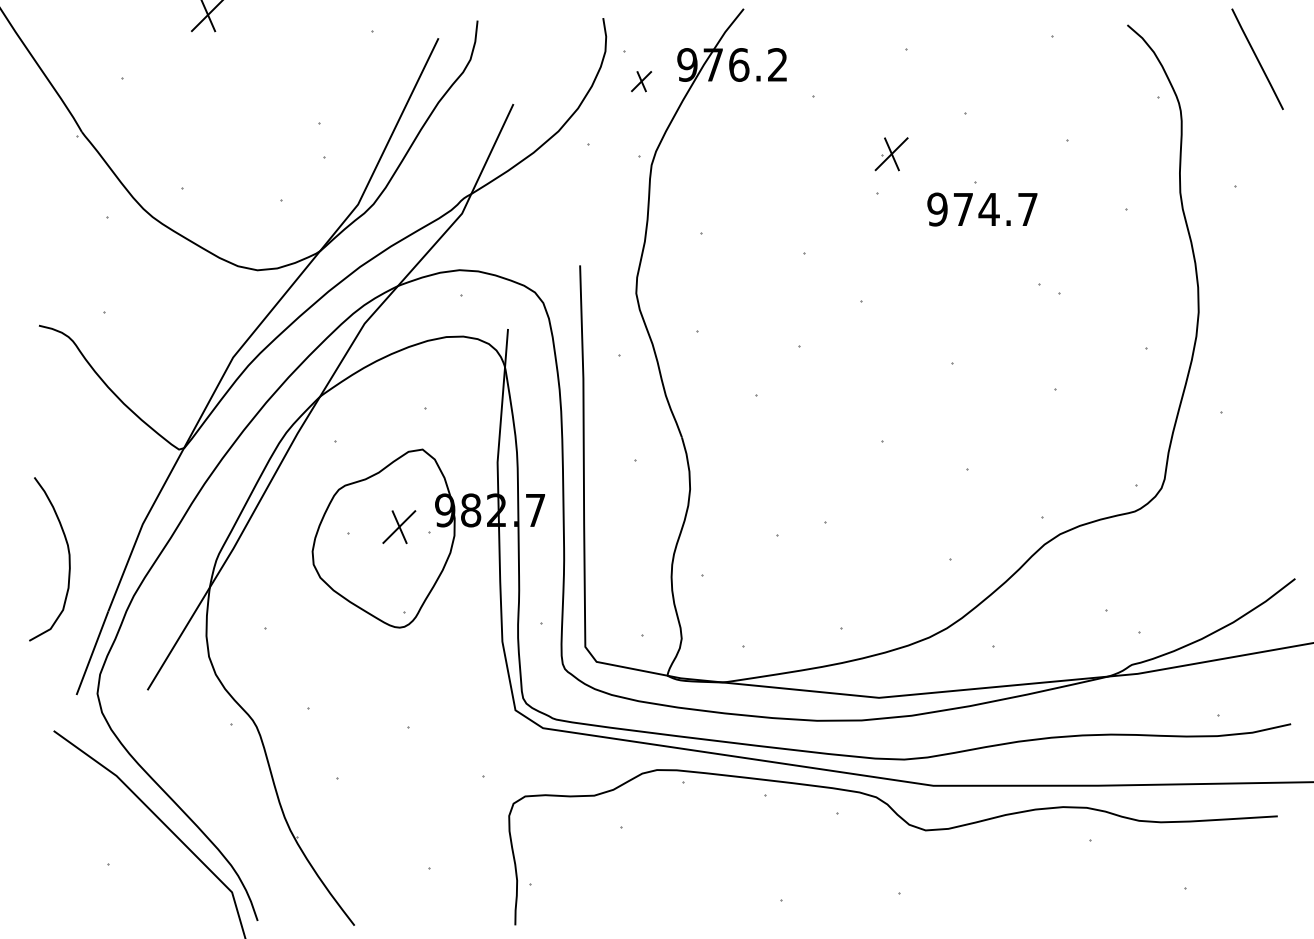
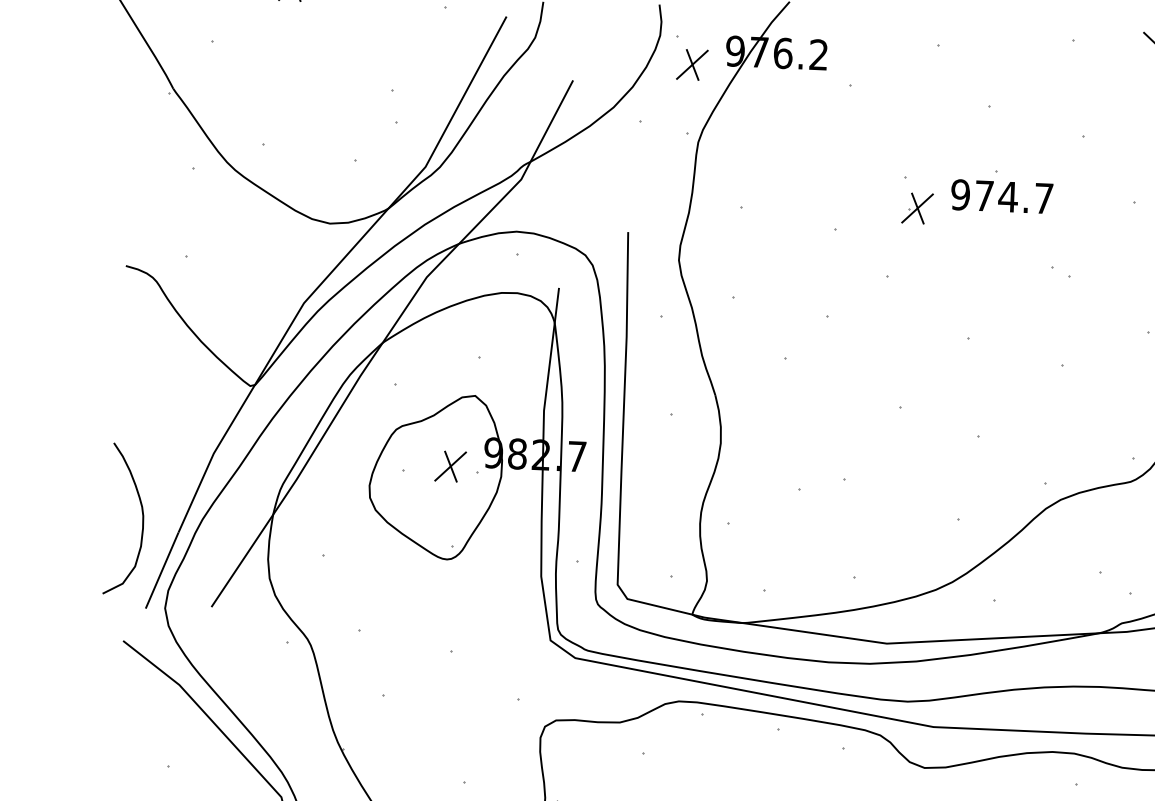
part: (641, 81) -> (692, 64), size x1.67
part: (891, 154) -> (917, 208), moved
curve: (68, 559) -> (142, 520), moved

